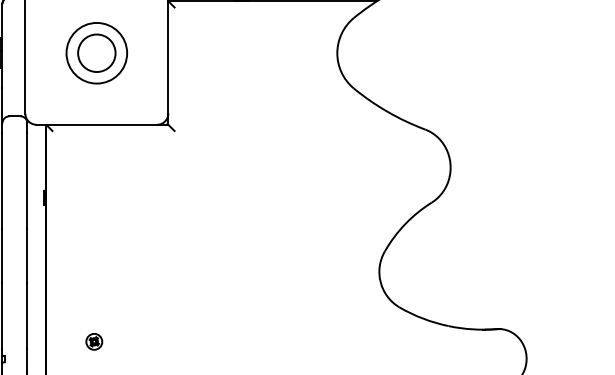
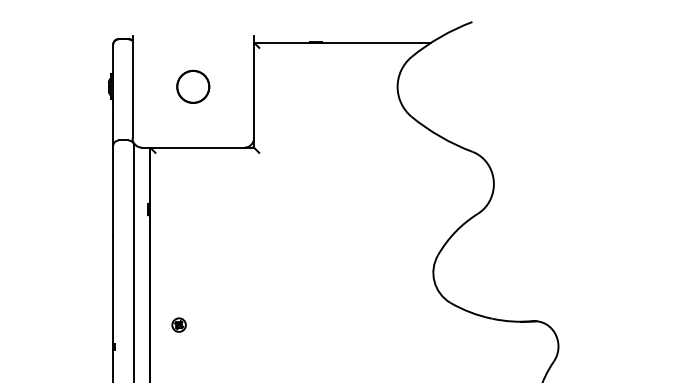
circle: (97, 52) -> (193, 86), size x0.62
part: (93, 341) -> (178, 324), moved

